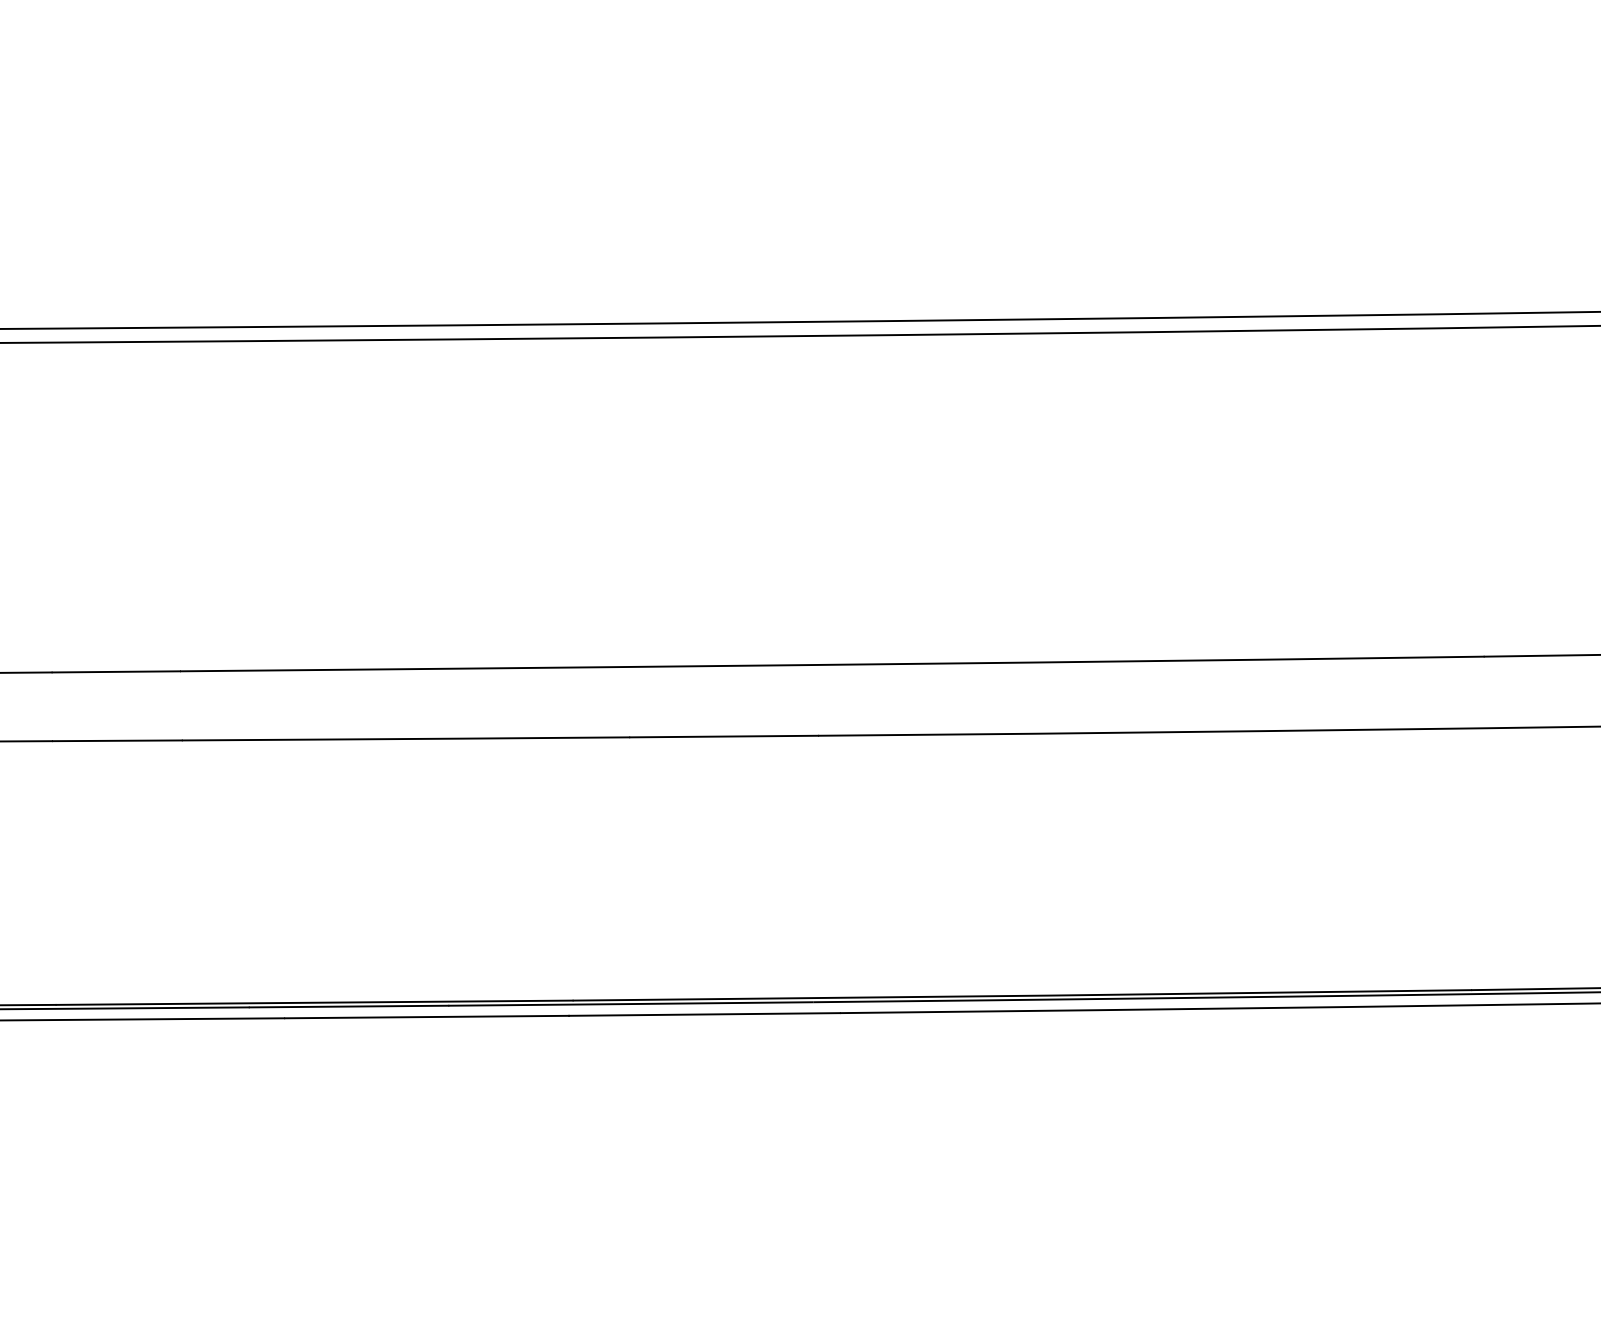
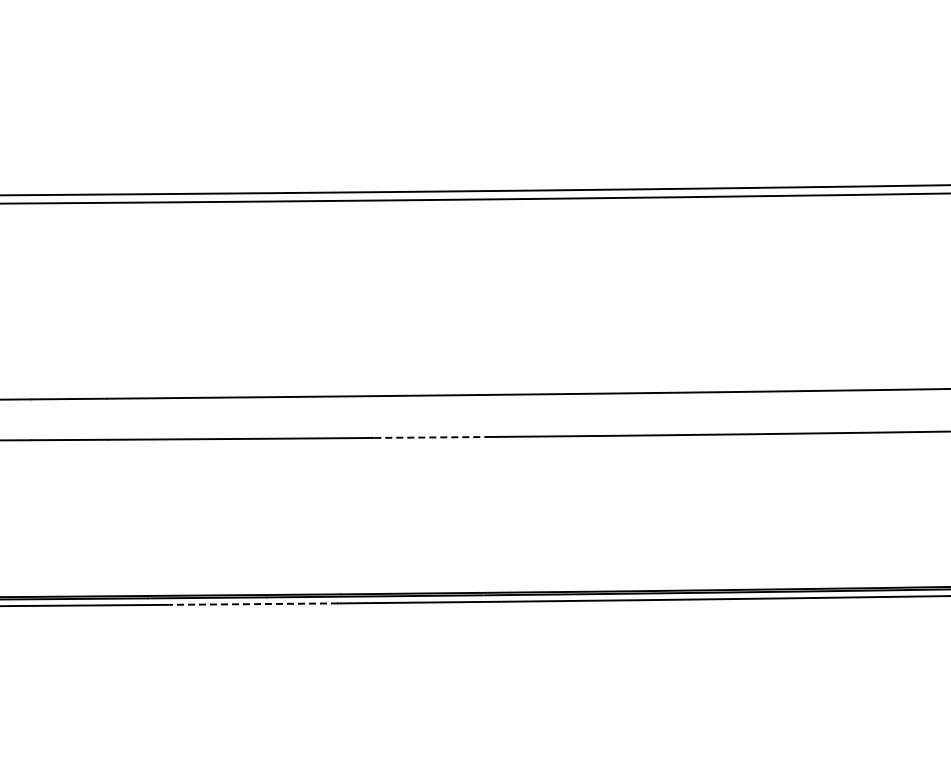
line: (724, 736) -> (430, 437), solid -> dashed
line: (426, 1017) -> (253, 604), solid -> dashed

